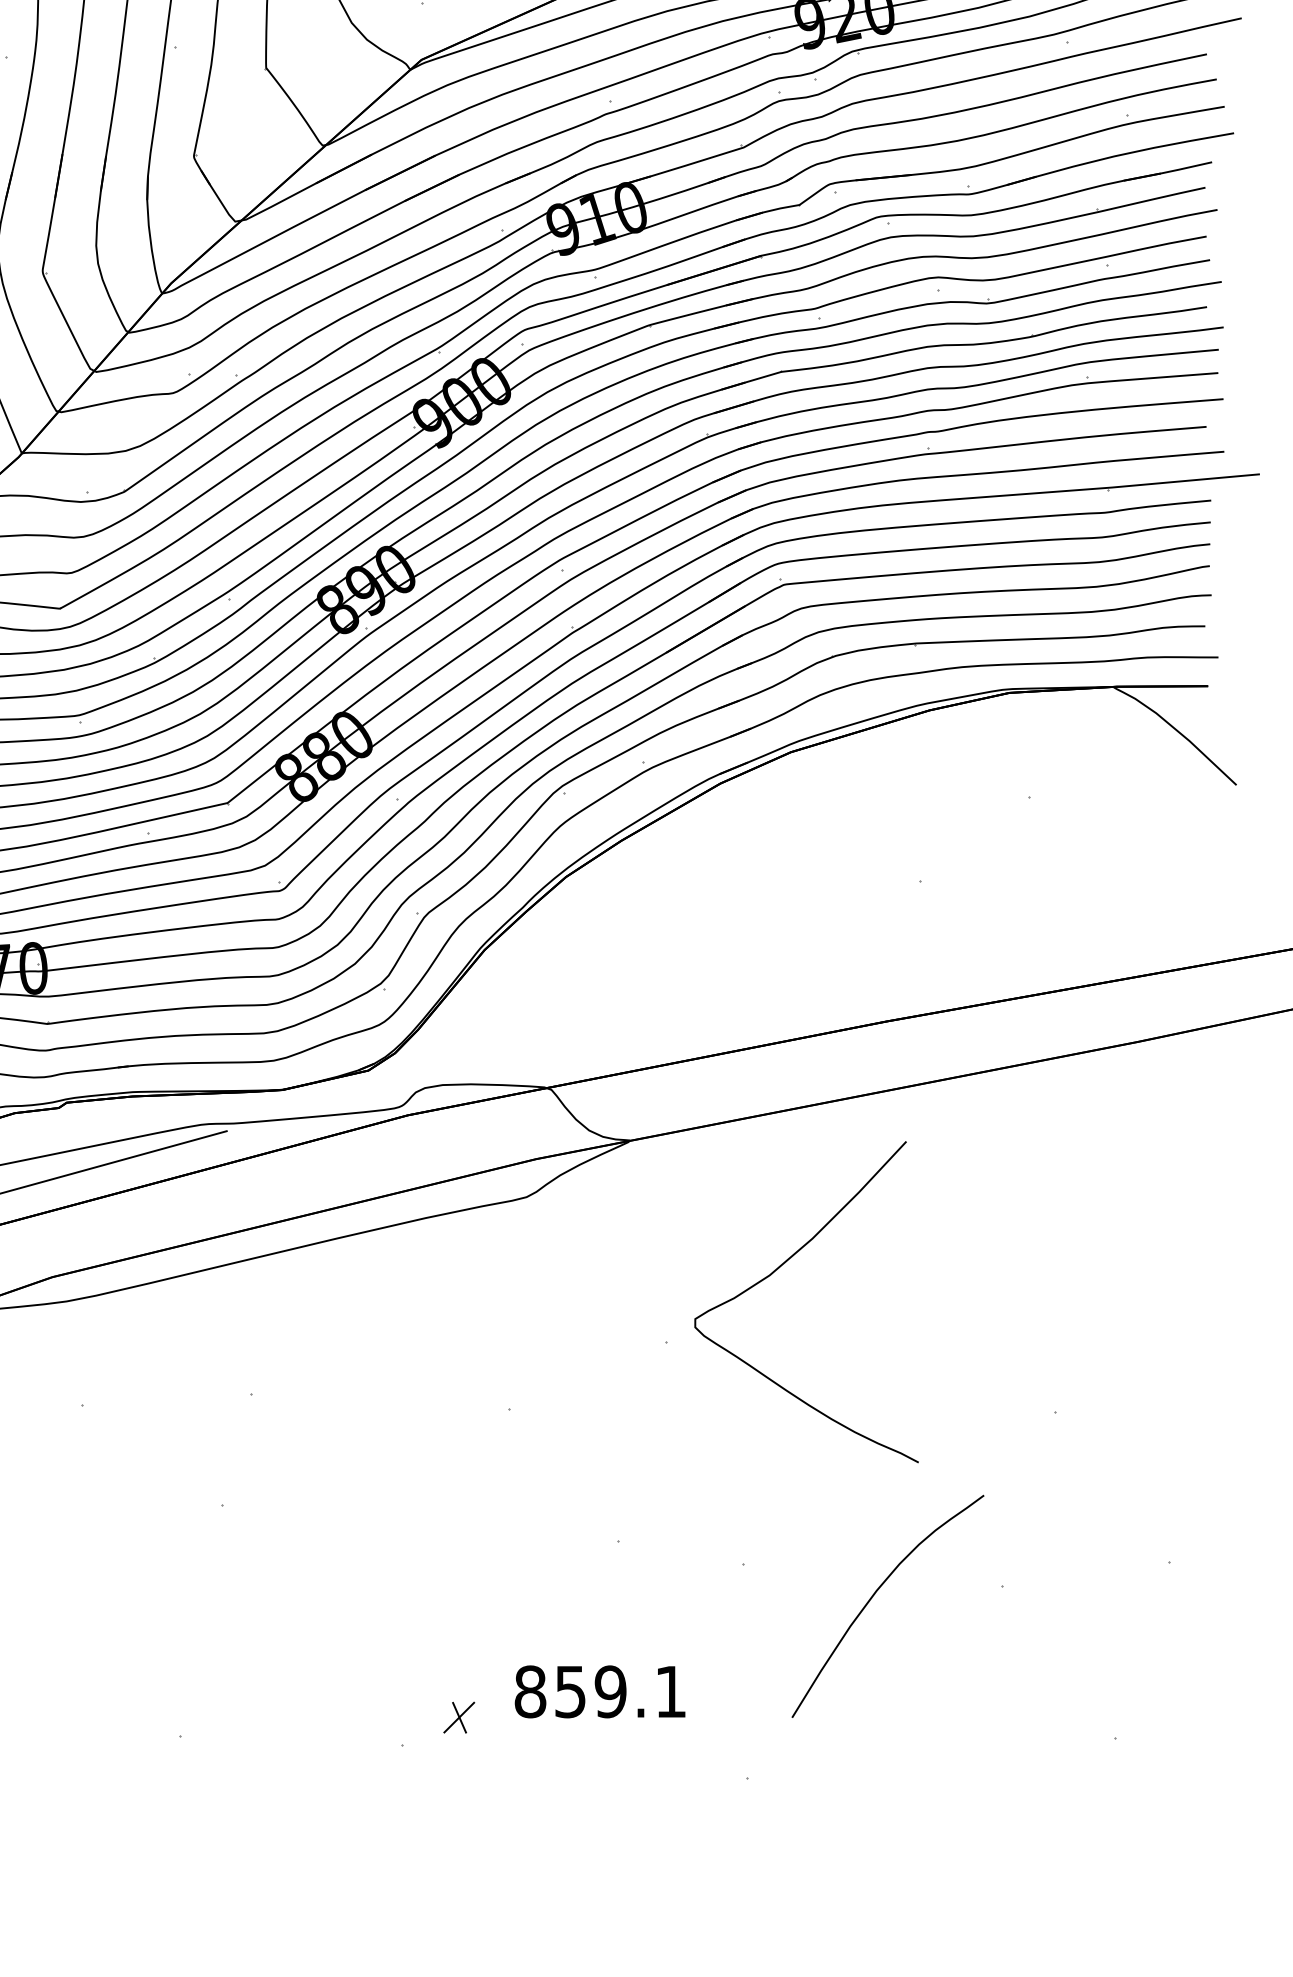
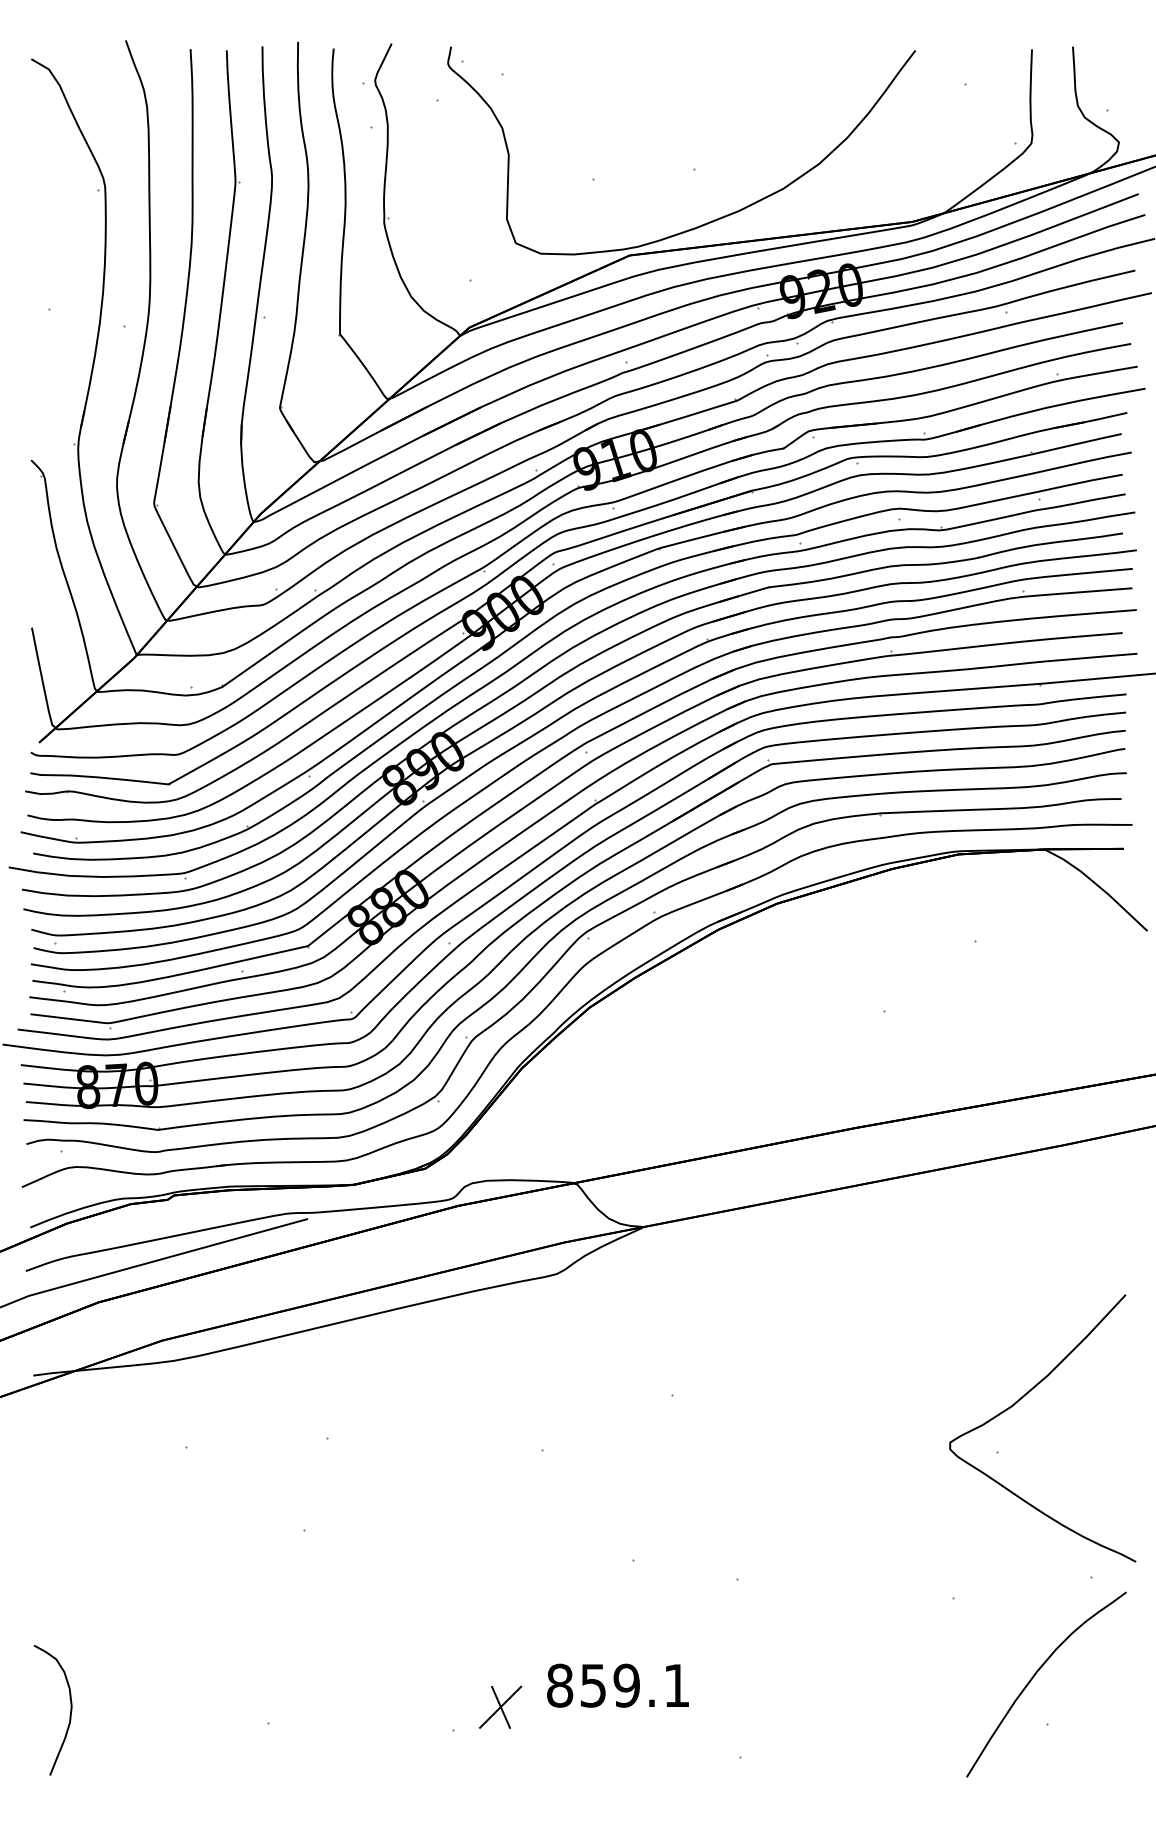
curve: (778, 1269) -> (1019, 1401), moved
curve: (875, 1594) -> (1036, 1674), moved
part: (458, 1716) -> (500, 1706), size x1.67

